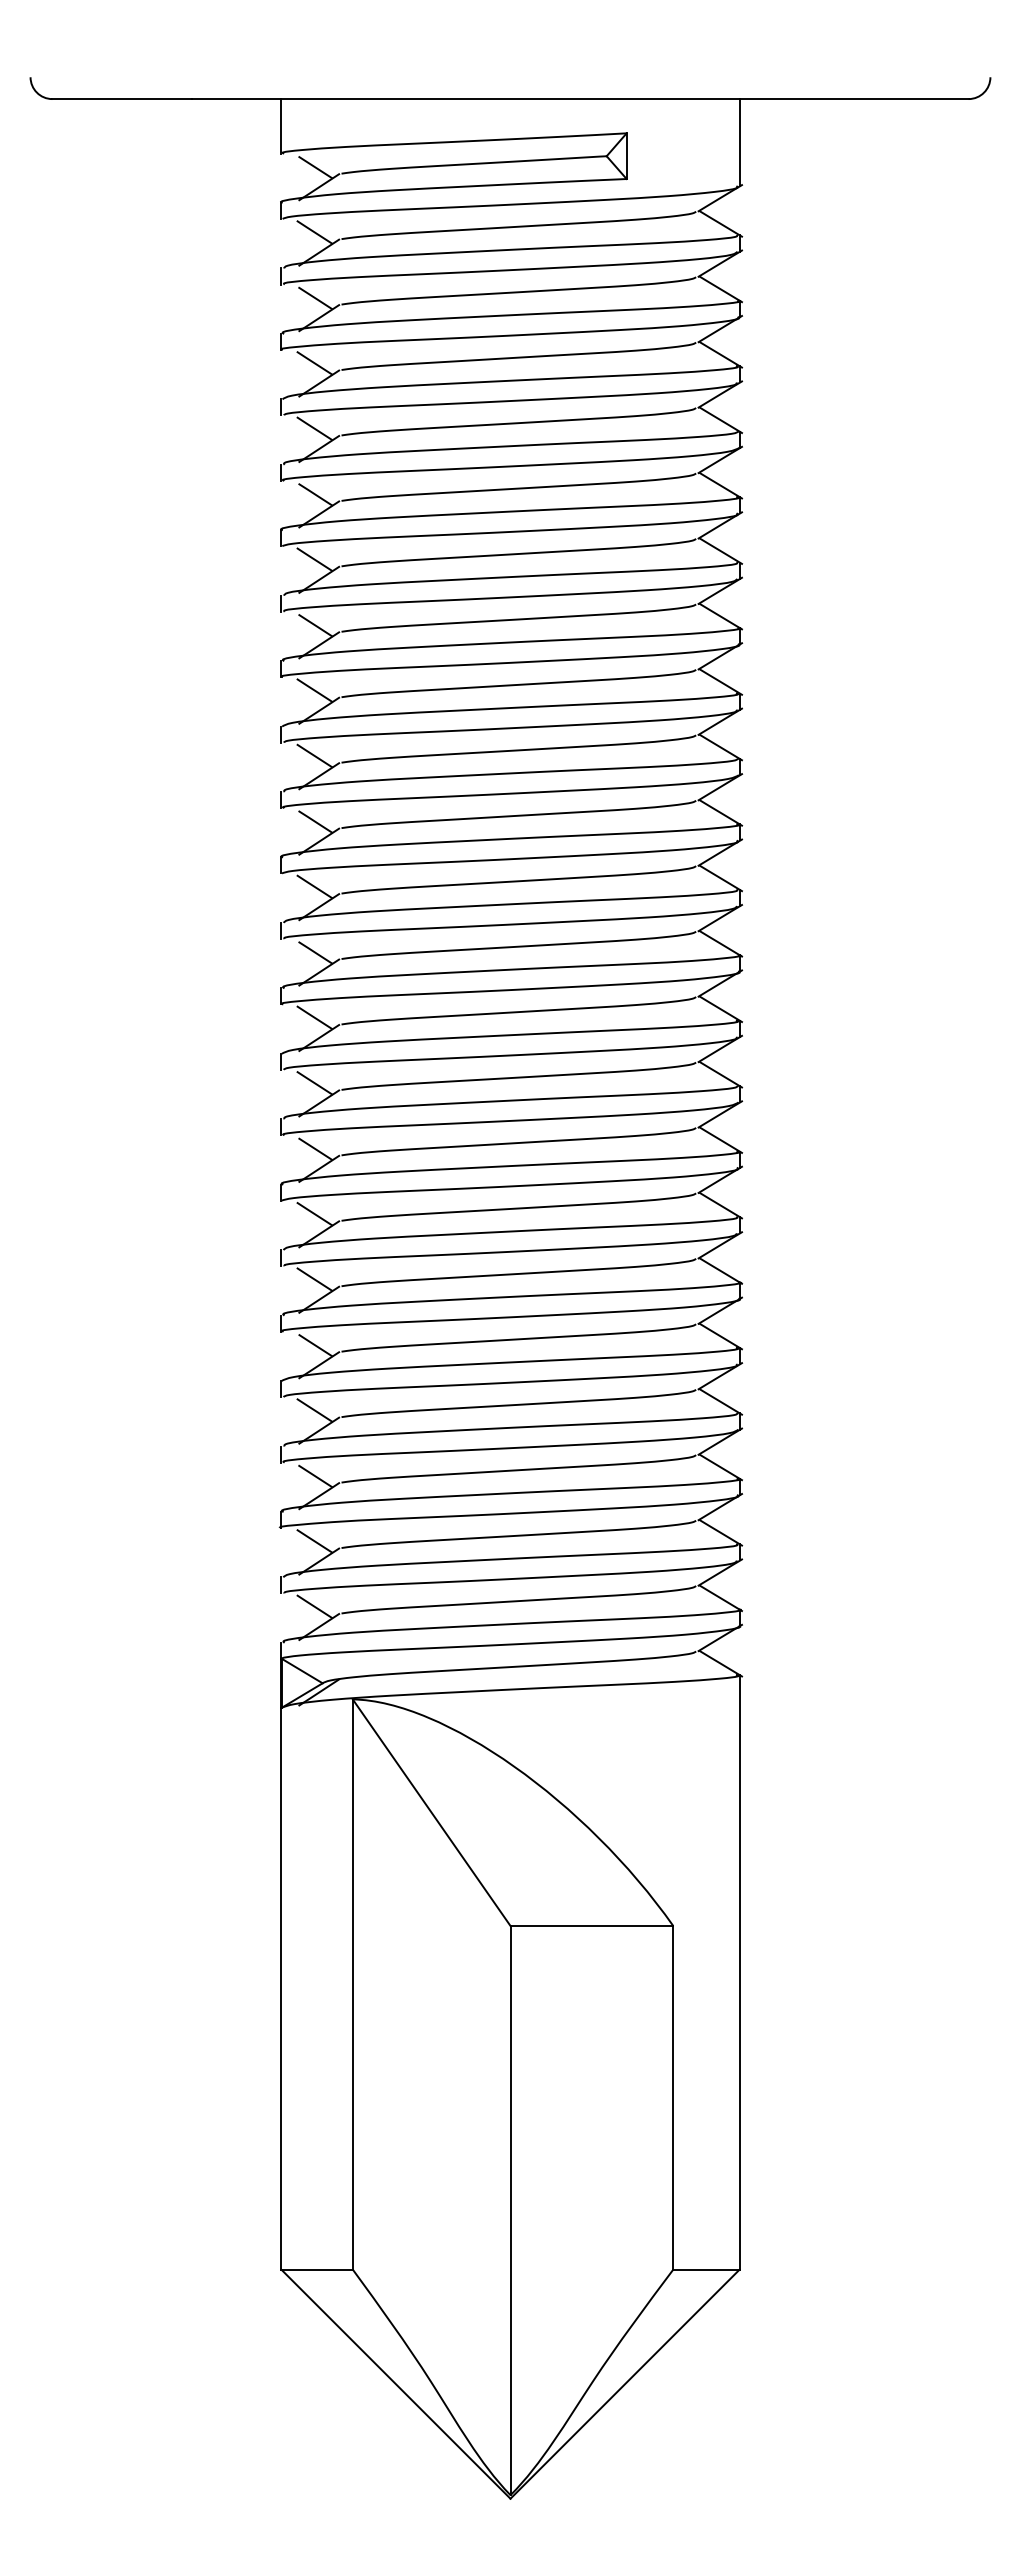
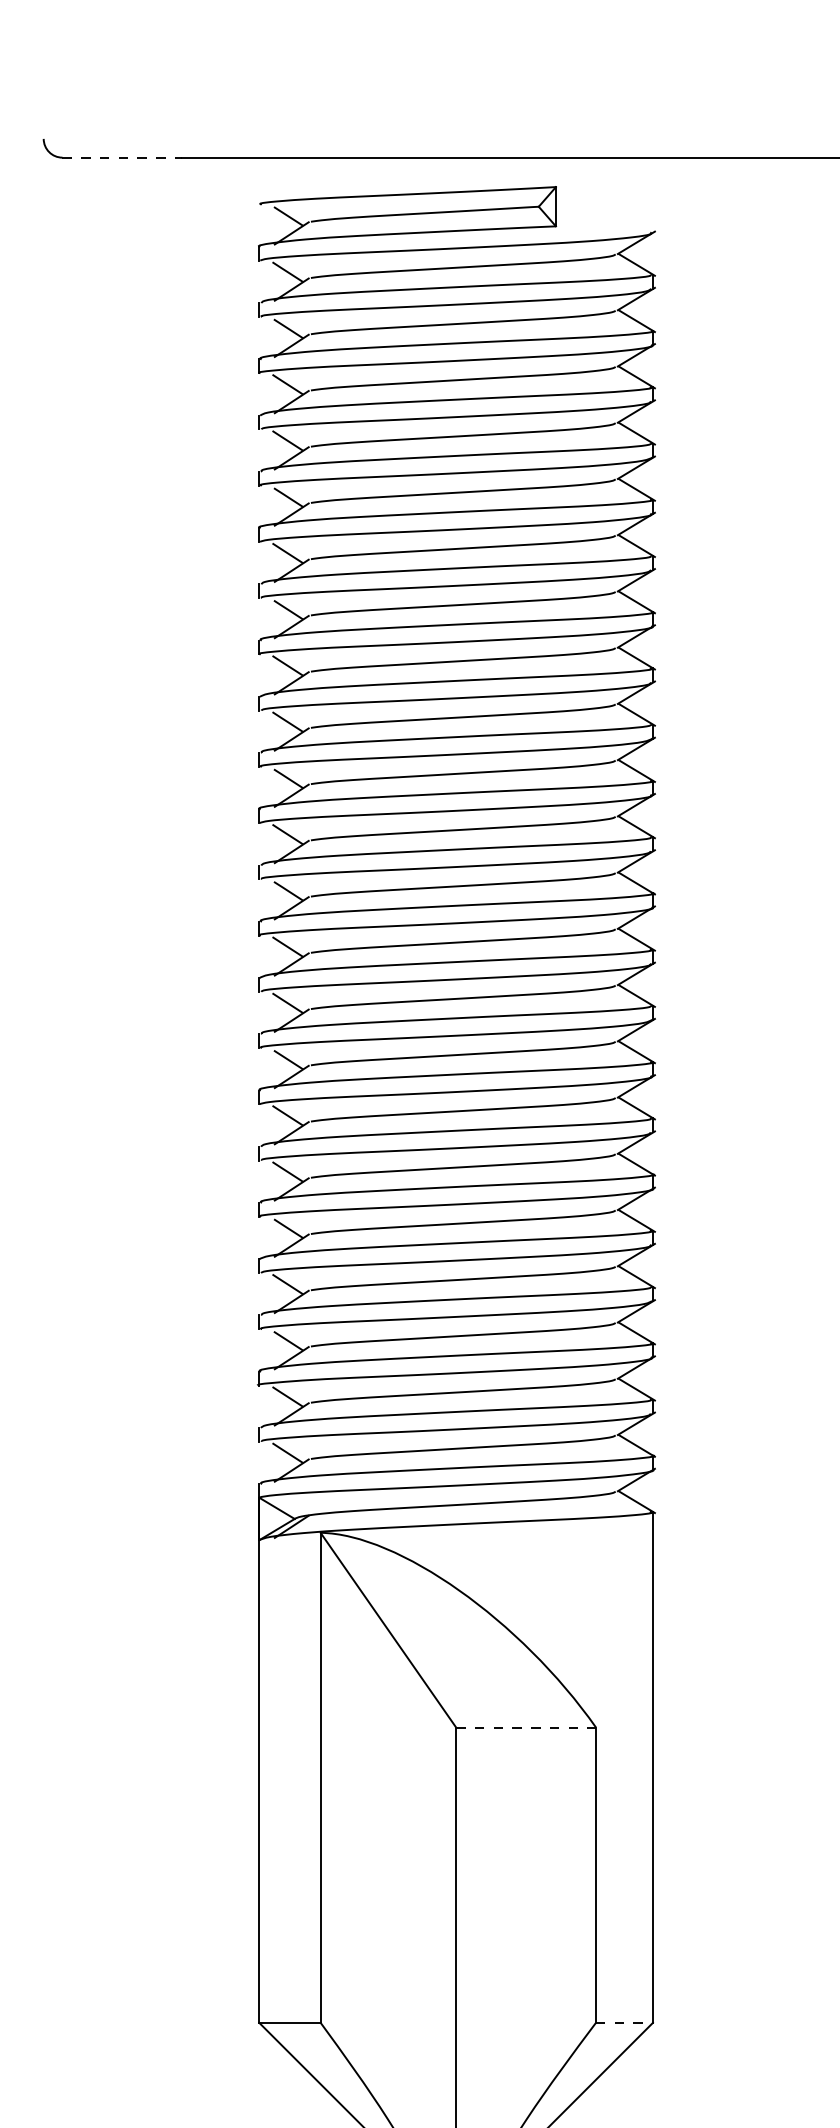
line: (122, 99) -> (122, 158), solid -> dashed
line: (281, 126) -> (259, 181), removed
line: (739, 142) -> (652, 194), removed
line: (592, 1926) -> (526, 1727), solid -> dashed
line: (706, 2269) -> (624, 2022), solid -> dashed

